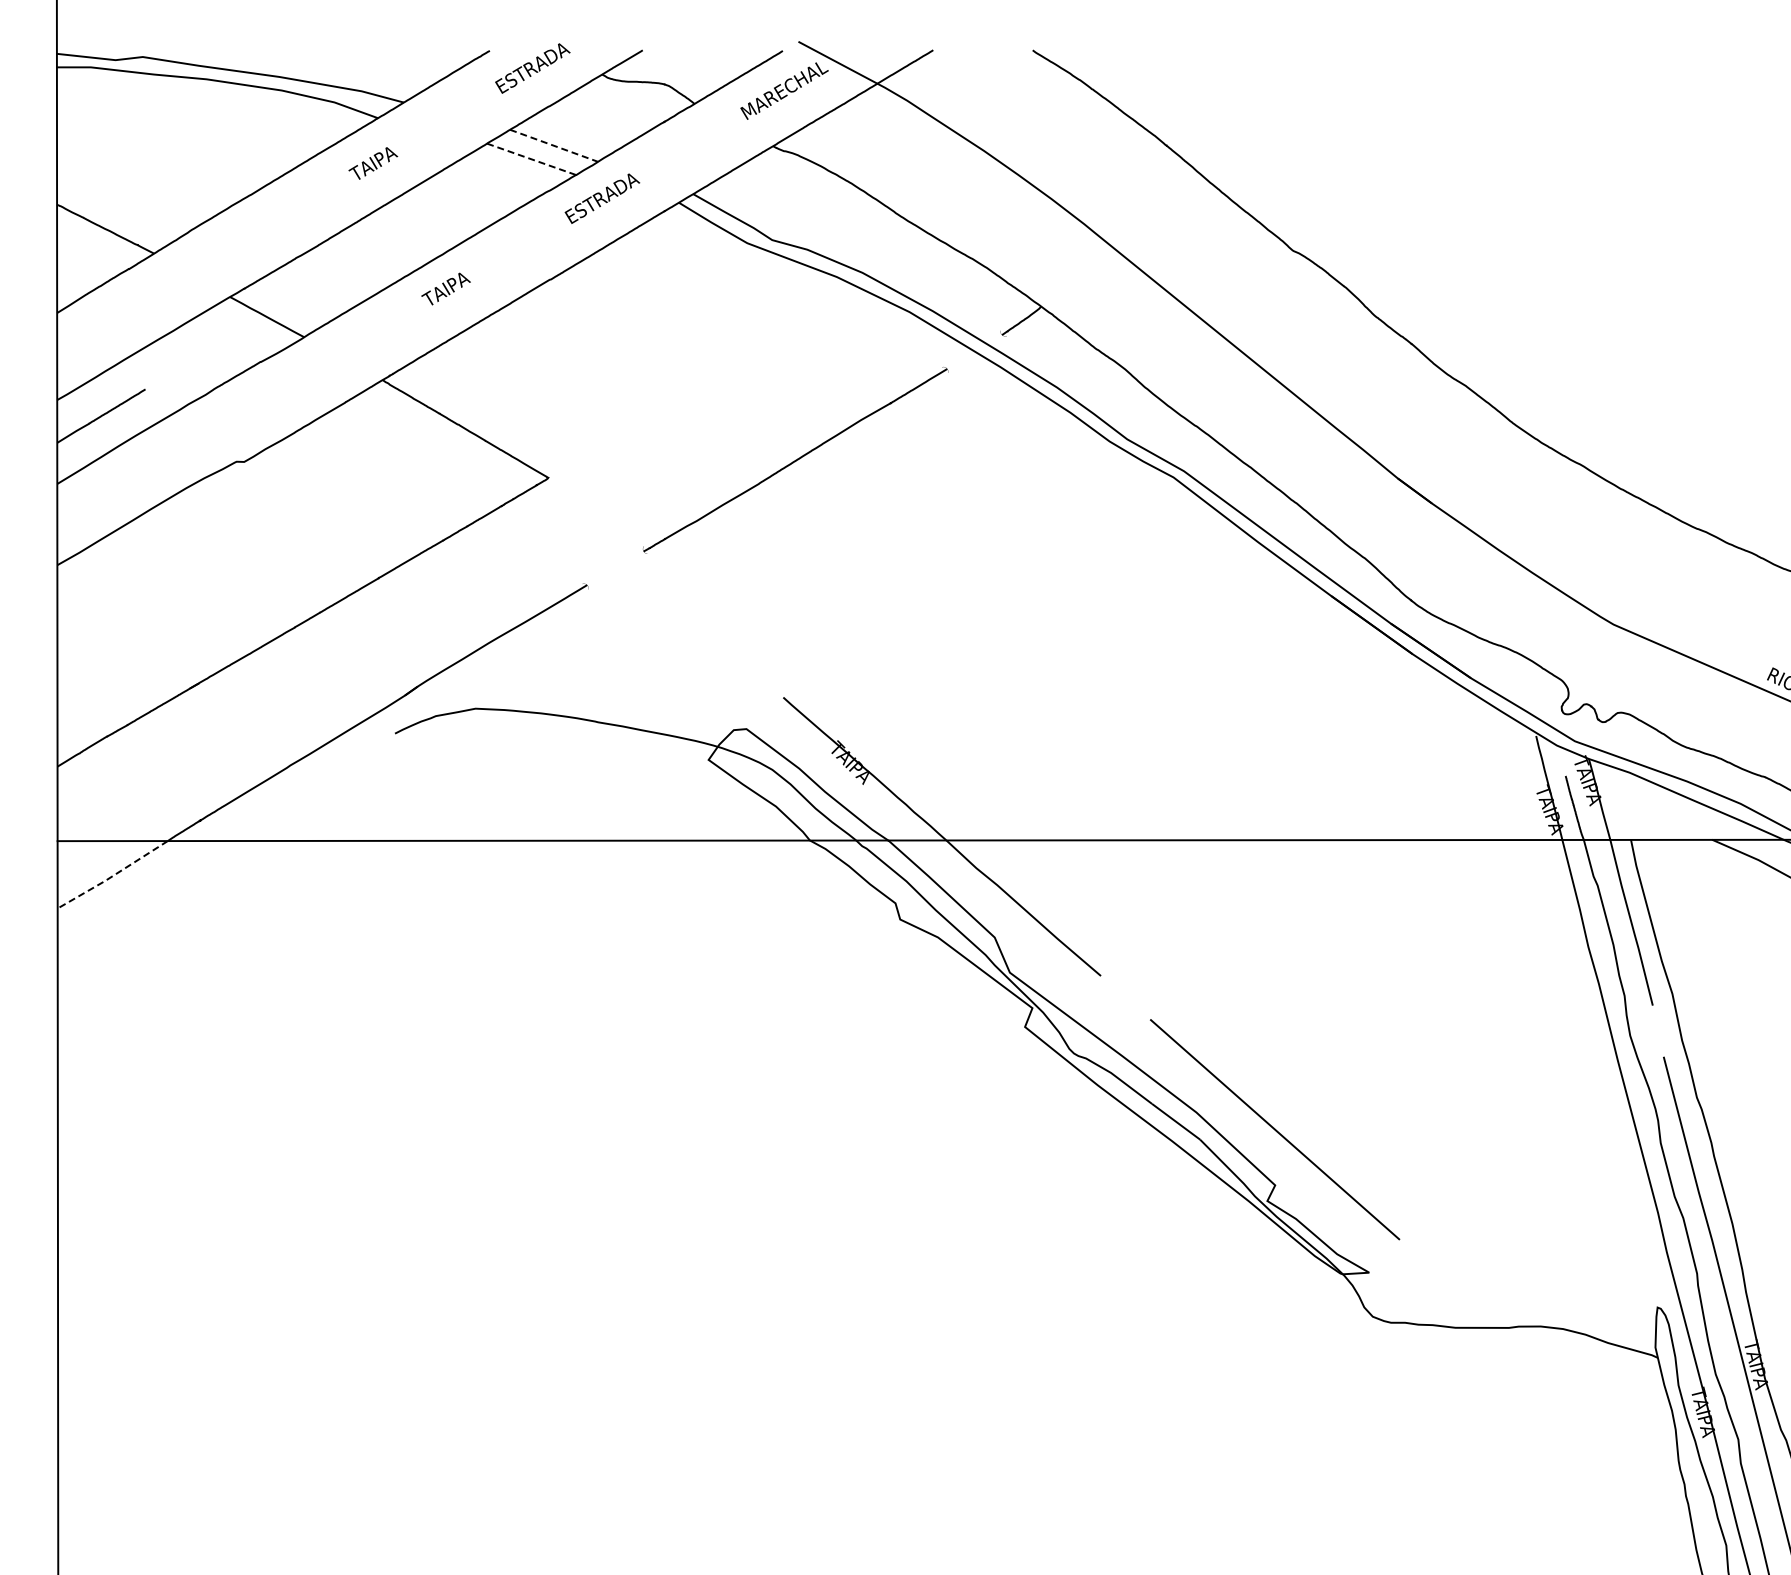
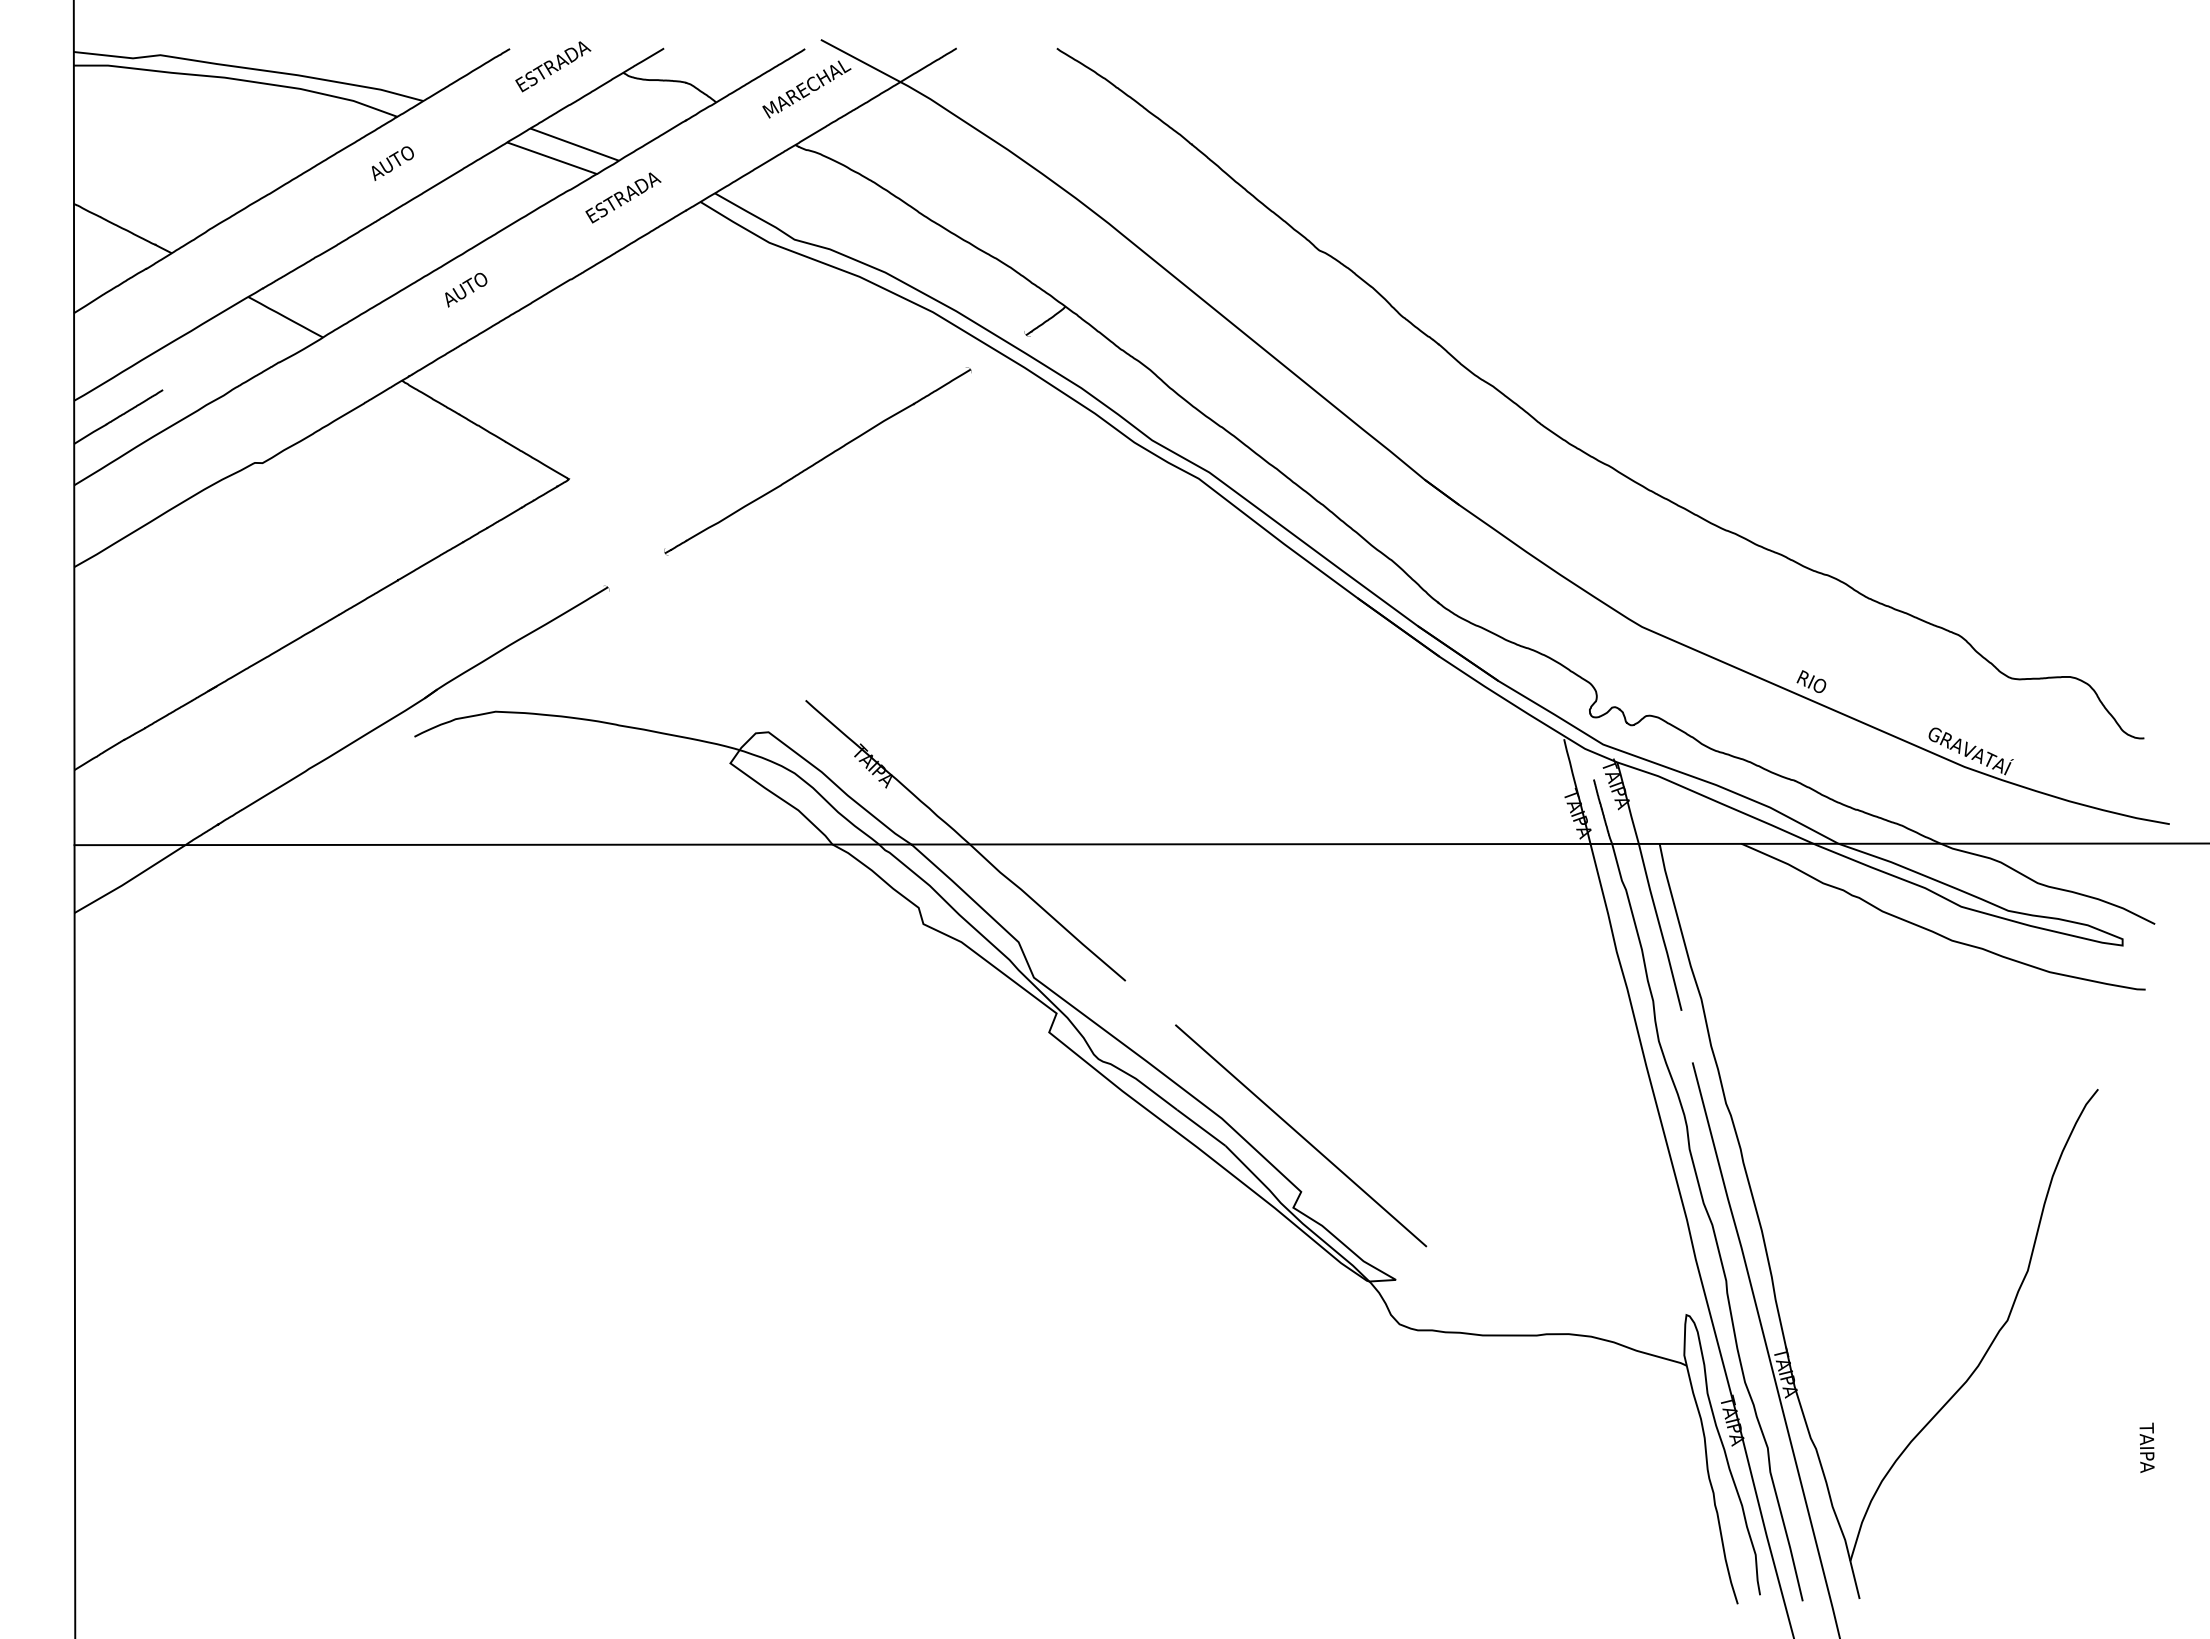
line: (554, 145) -> (575, 144), dashed -> solid
line: (532, 159) -> (552, 158), dashed -> solid
text: (373, 164) -> (392, 163), TAIPA -> AUTO
text: (445, 289) -> (465, 289), TAIPA -> AUTO
line: (113, 876) -> (130, 880), dashed -> solid

